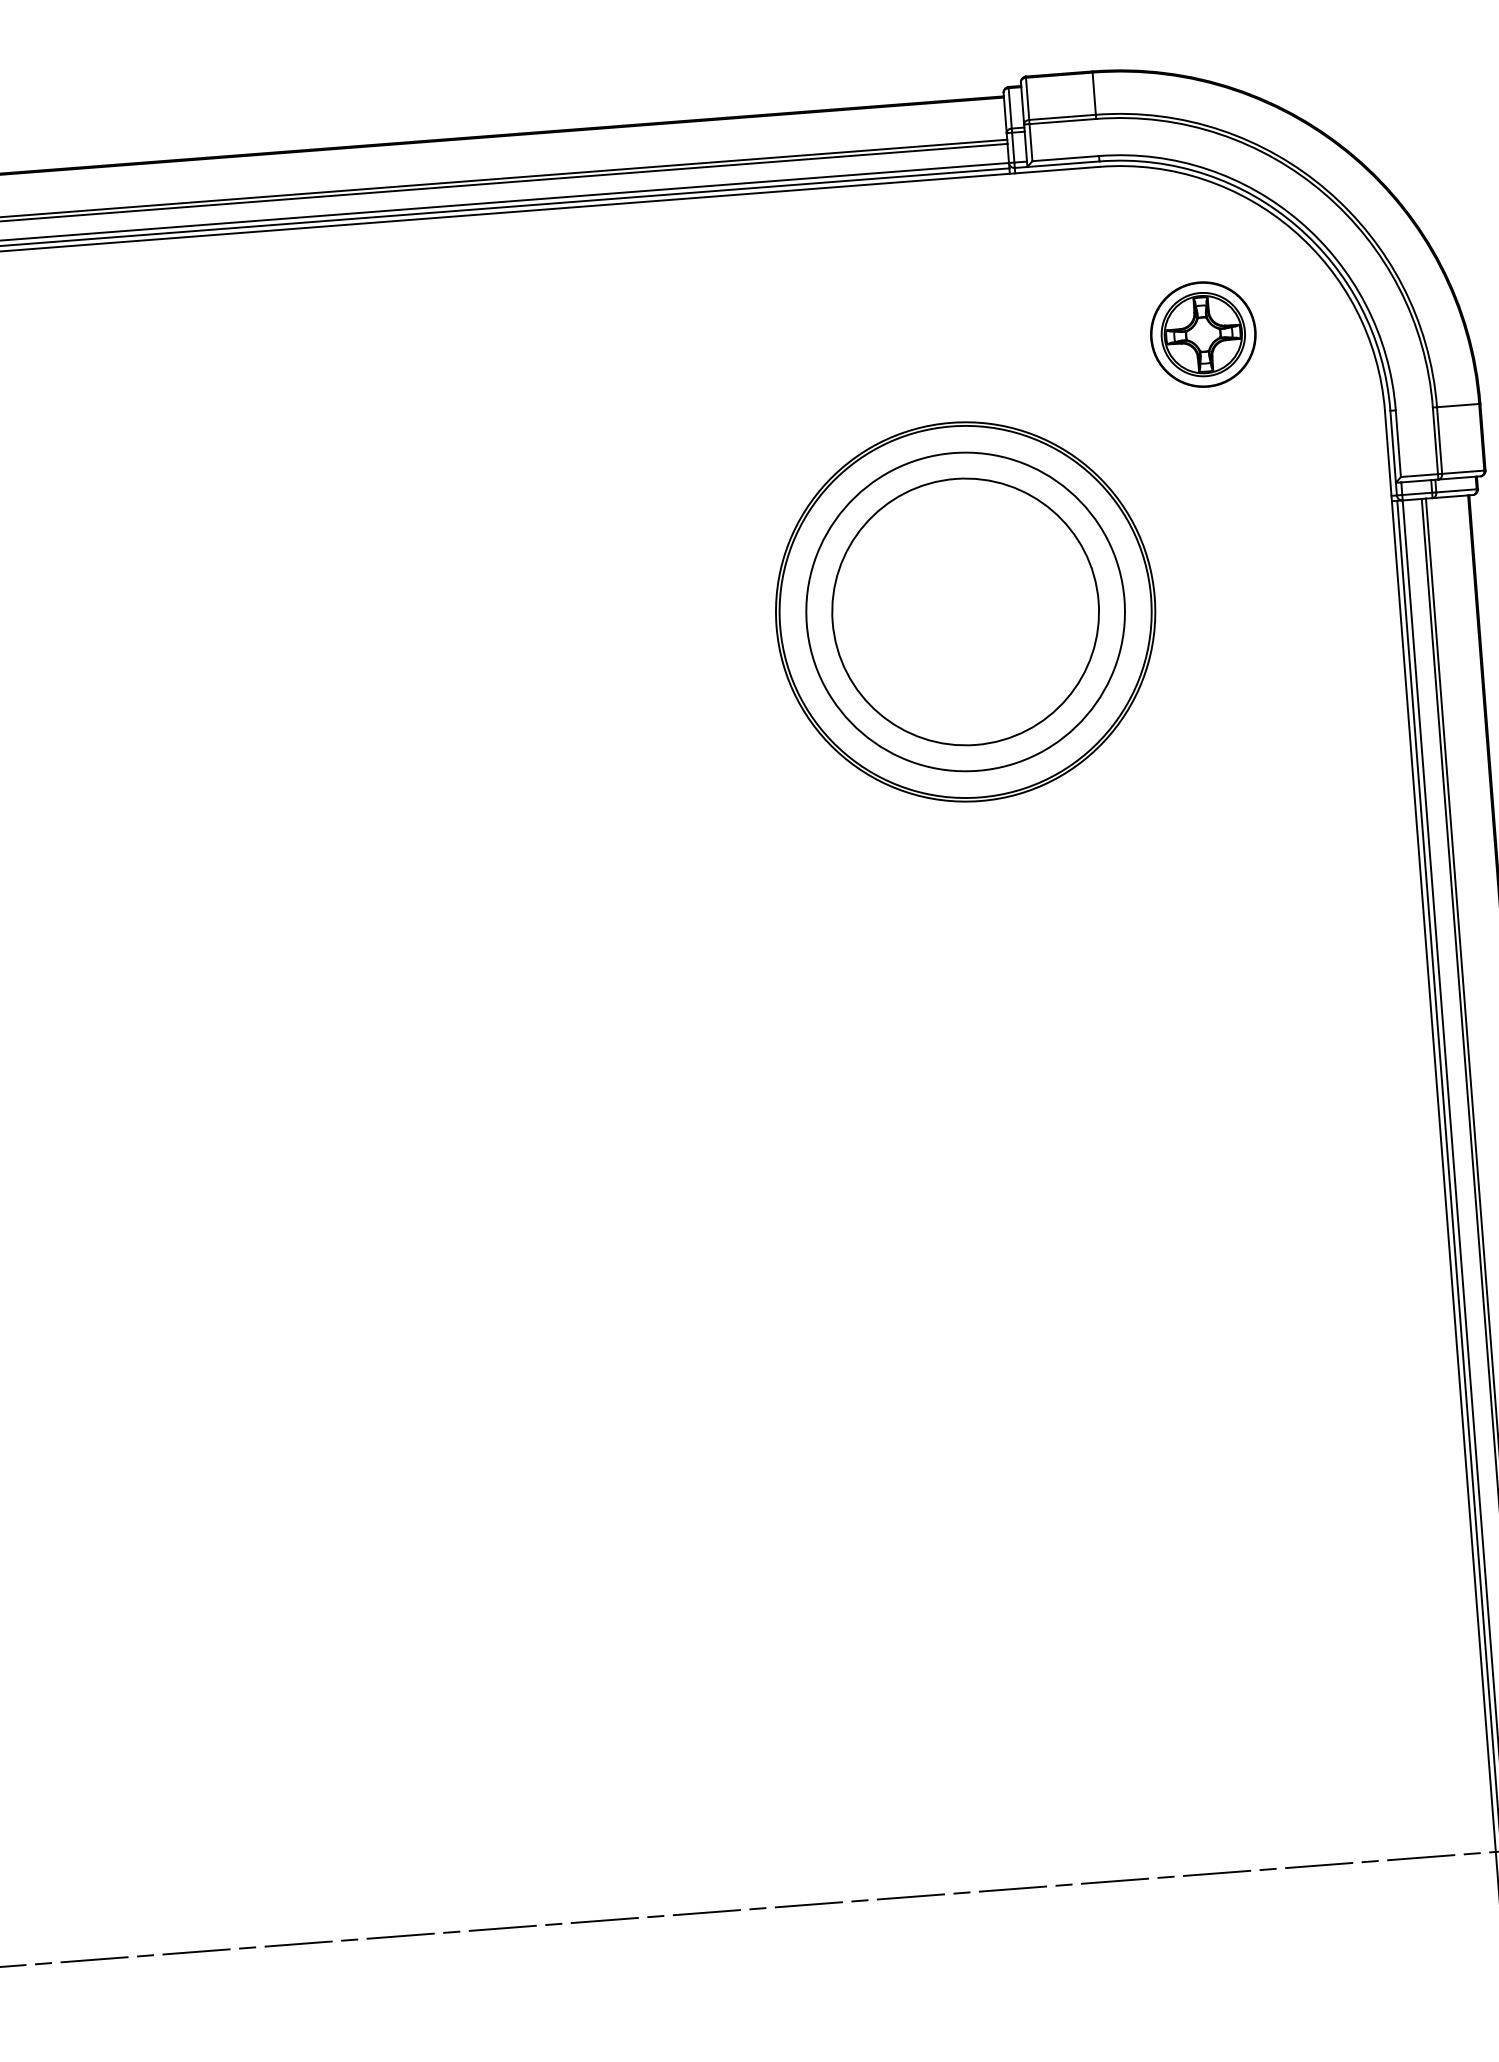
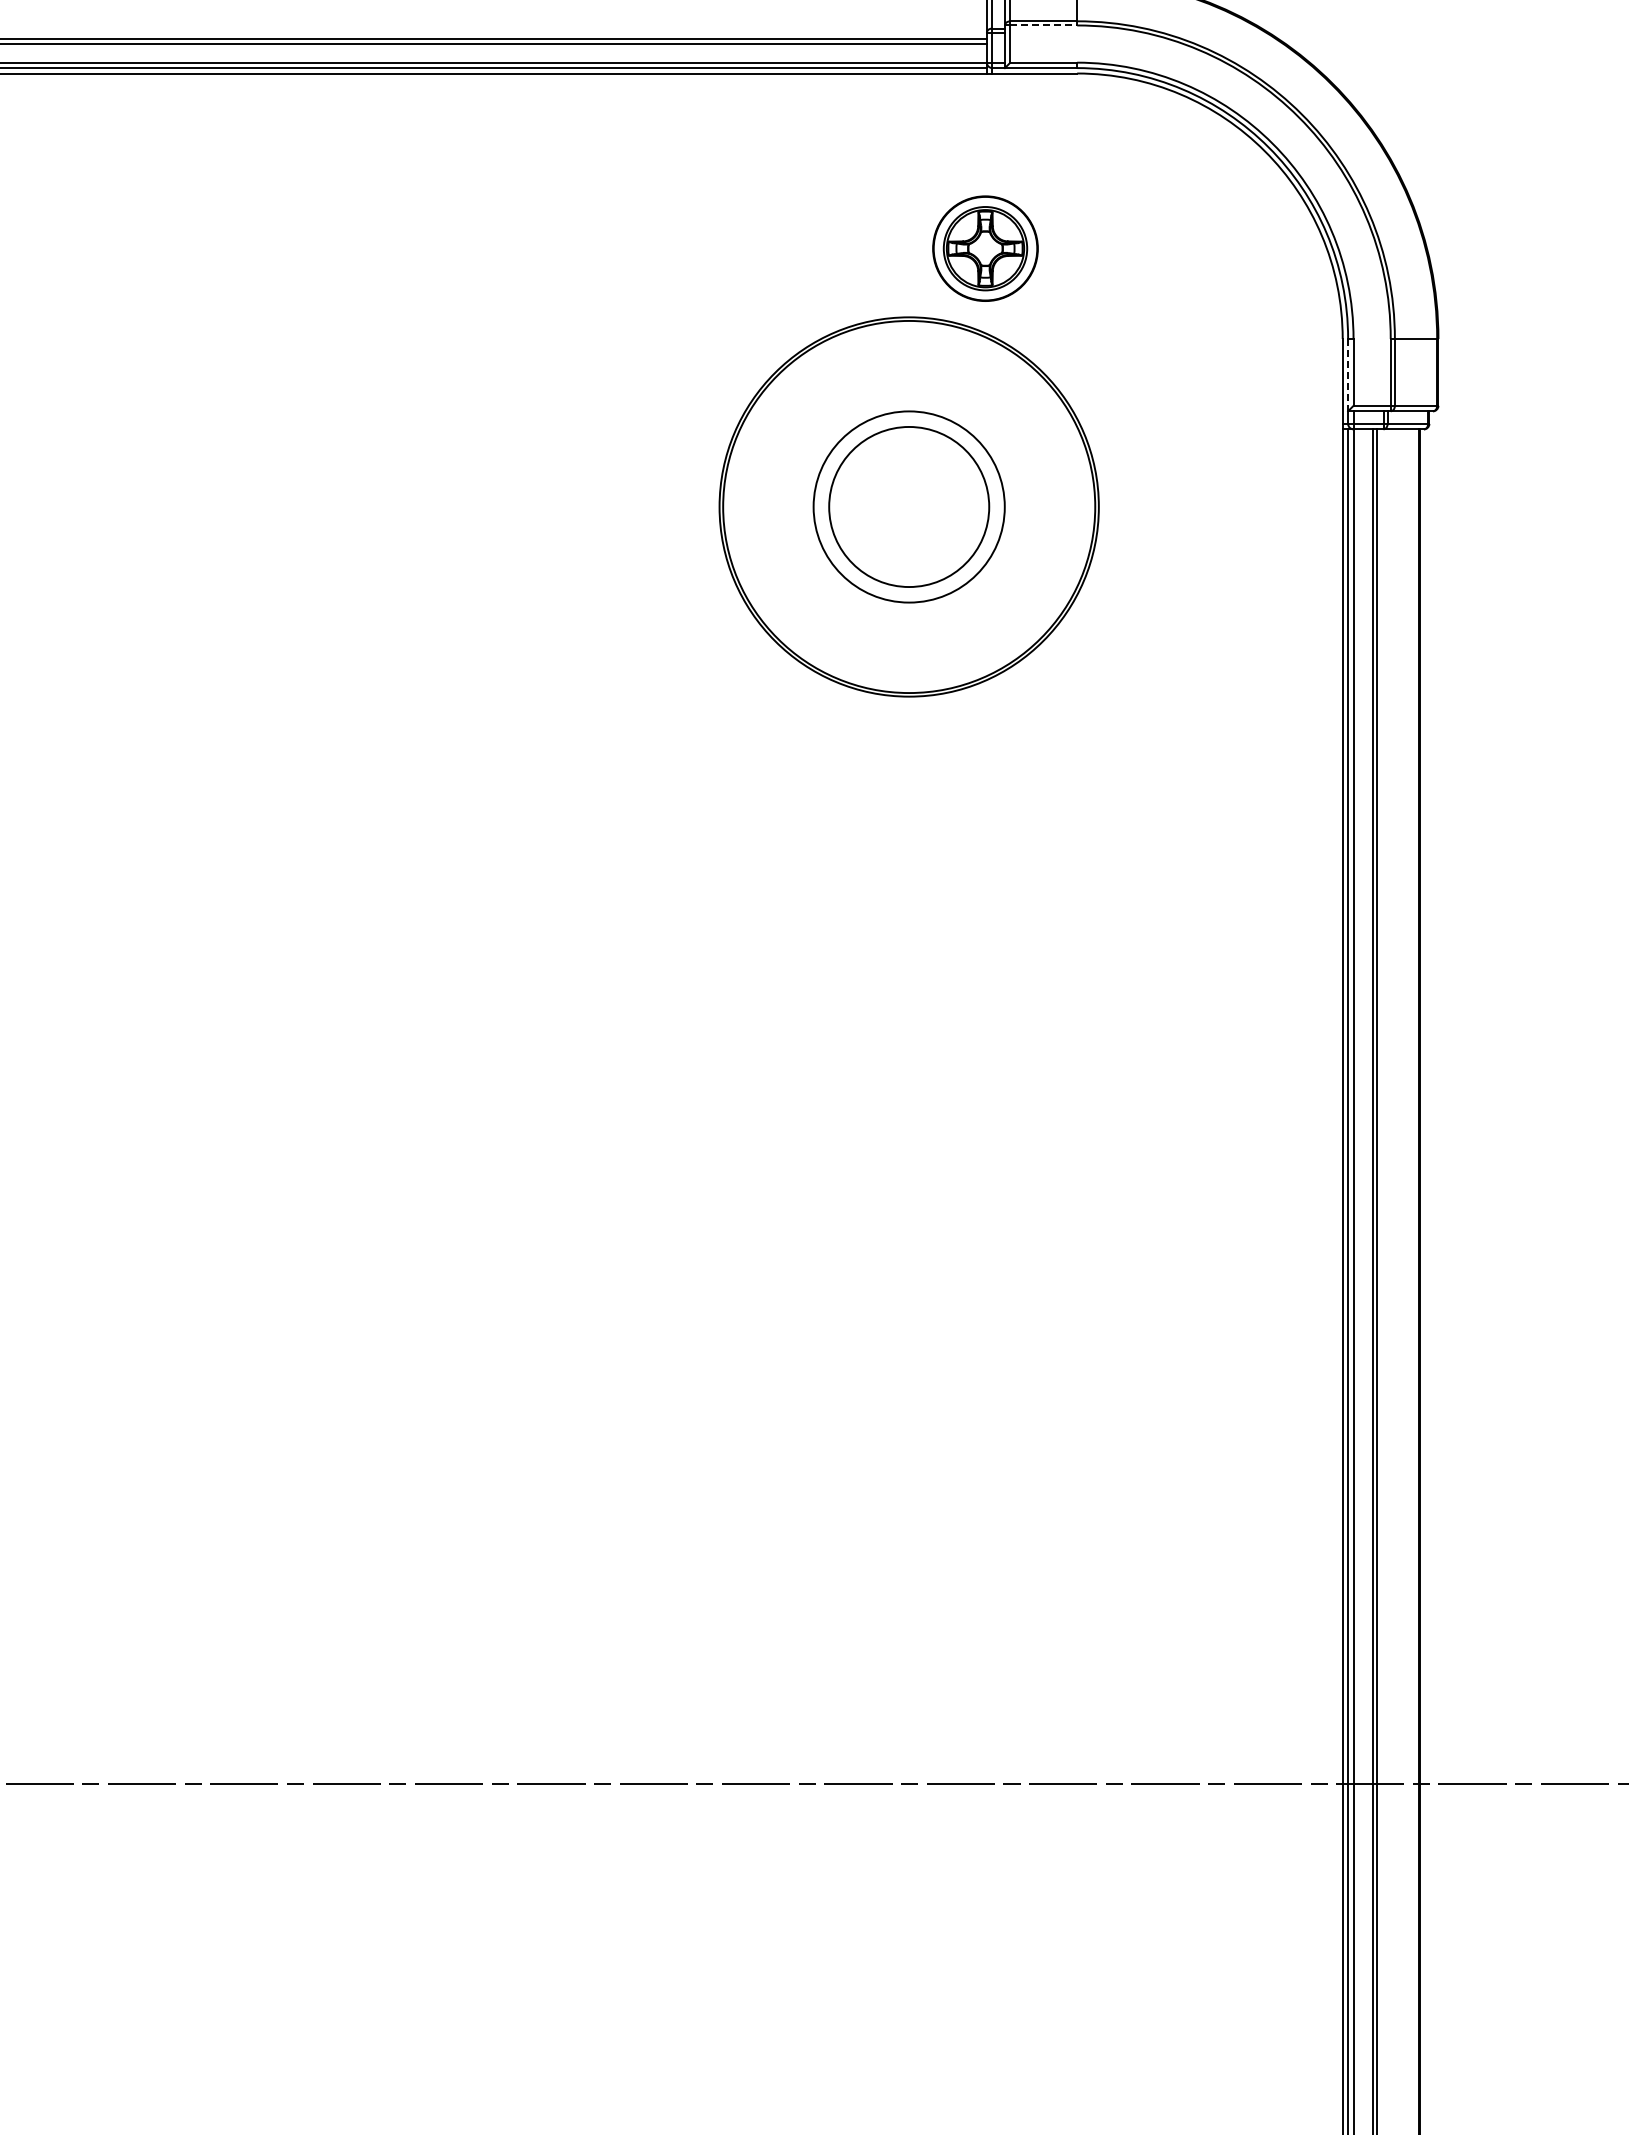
line: (1063, 121) -> (1044, 25), solid -> dashed
part: (1203, 334) -> (985, 248), moved
line: (1393, 447) -> (1348, 375), solid -> dashed
circle: (964, 611) -> (908, 506), size x0.6
circle: (964, 611) -> (908, 506), size x0.6

